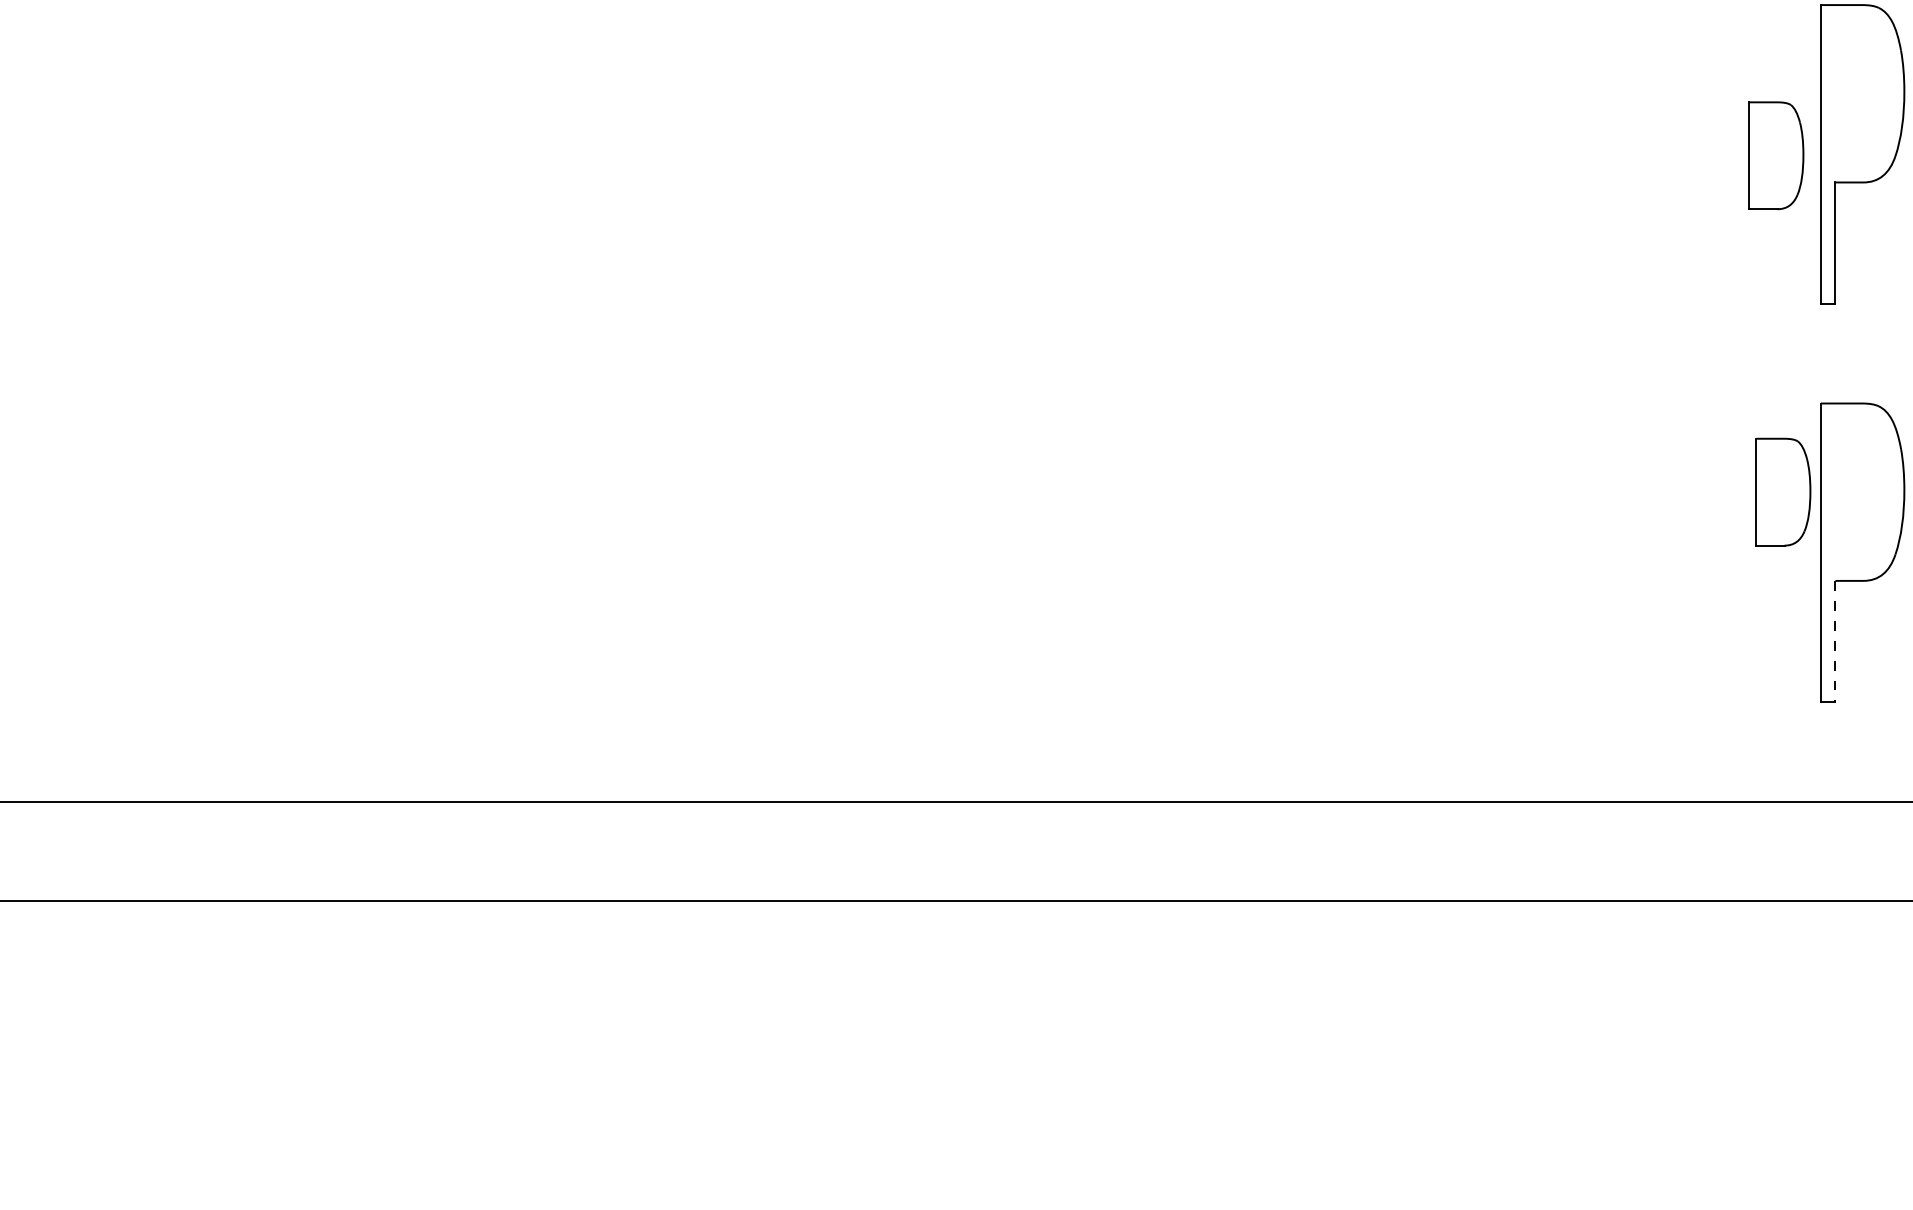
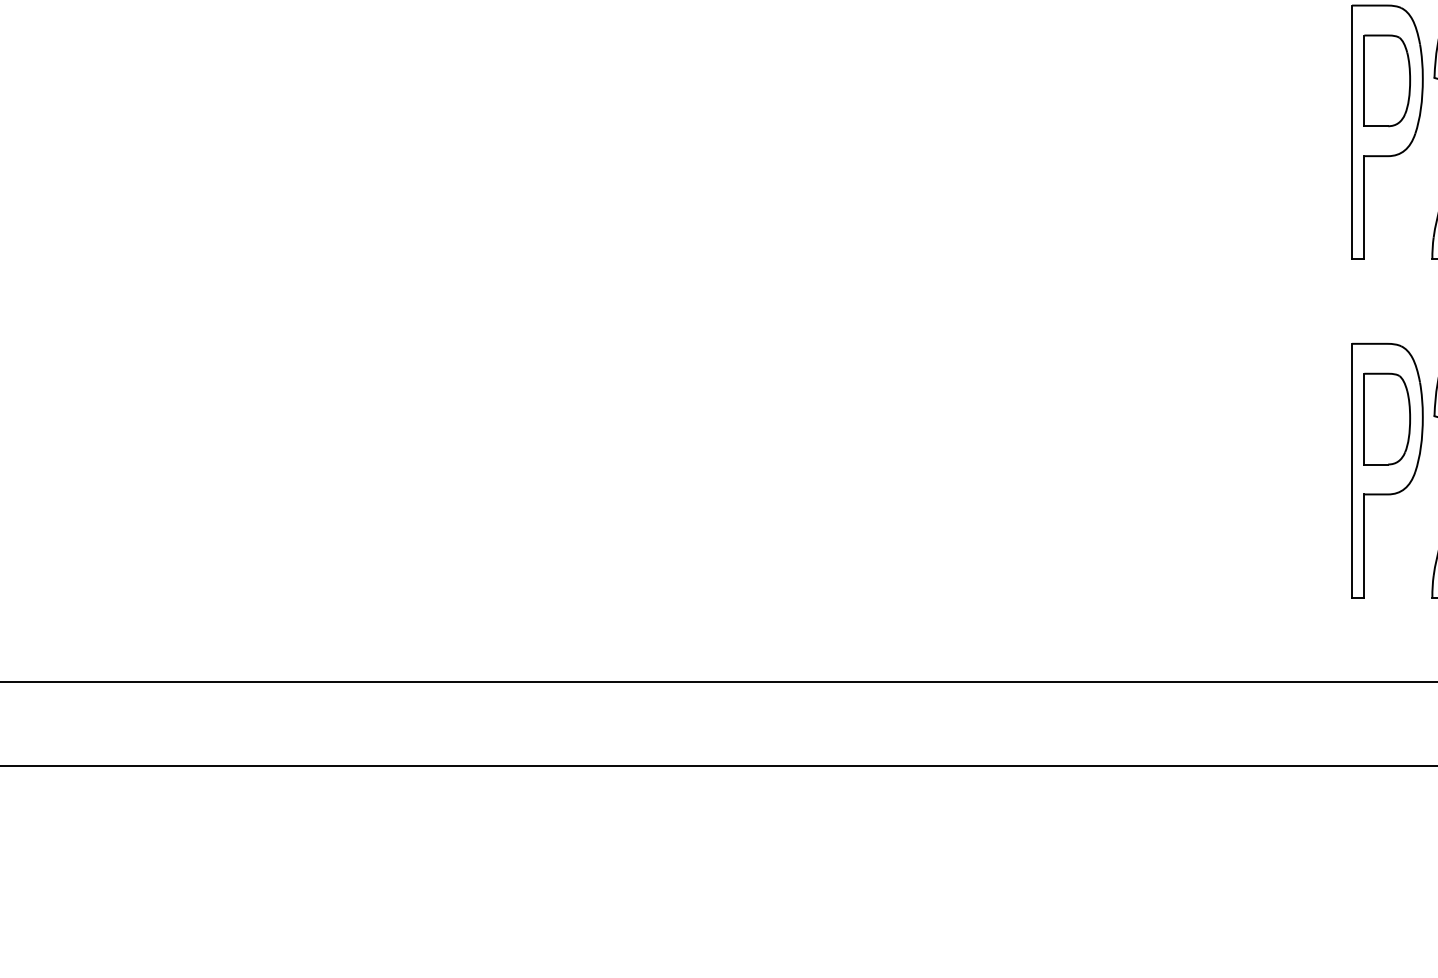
part: (1776, 155) -> (1387, 80), moved
part: (1783, 491) -> (1387, 418), moved
line: (1835, 641) -> (1364, 545), dashed -> solid

